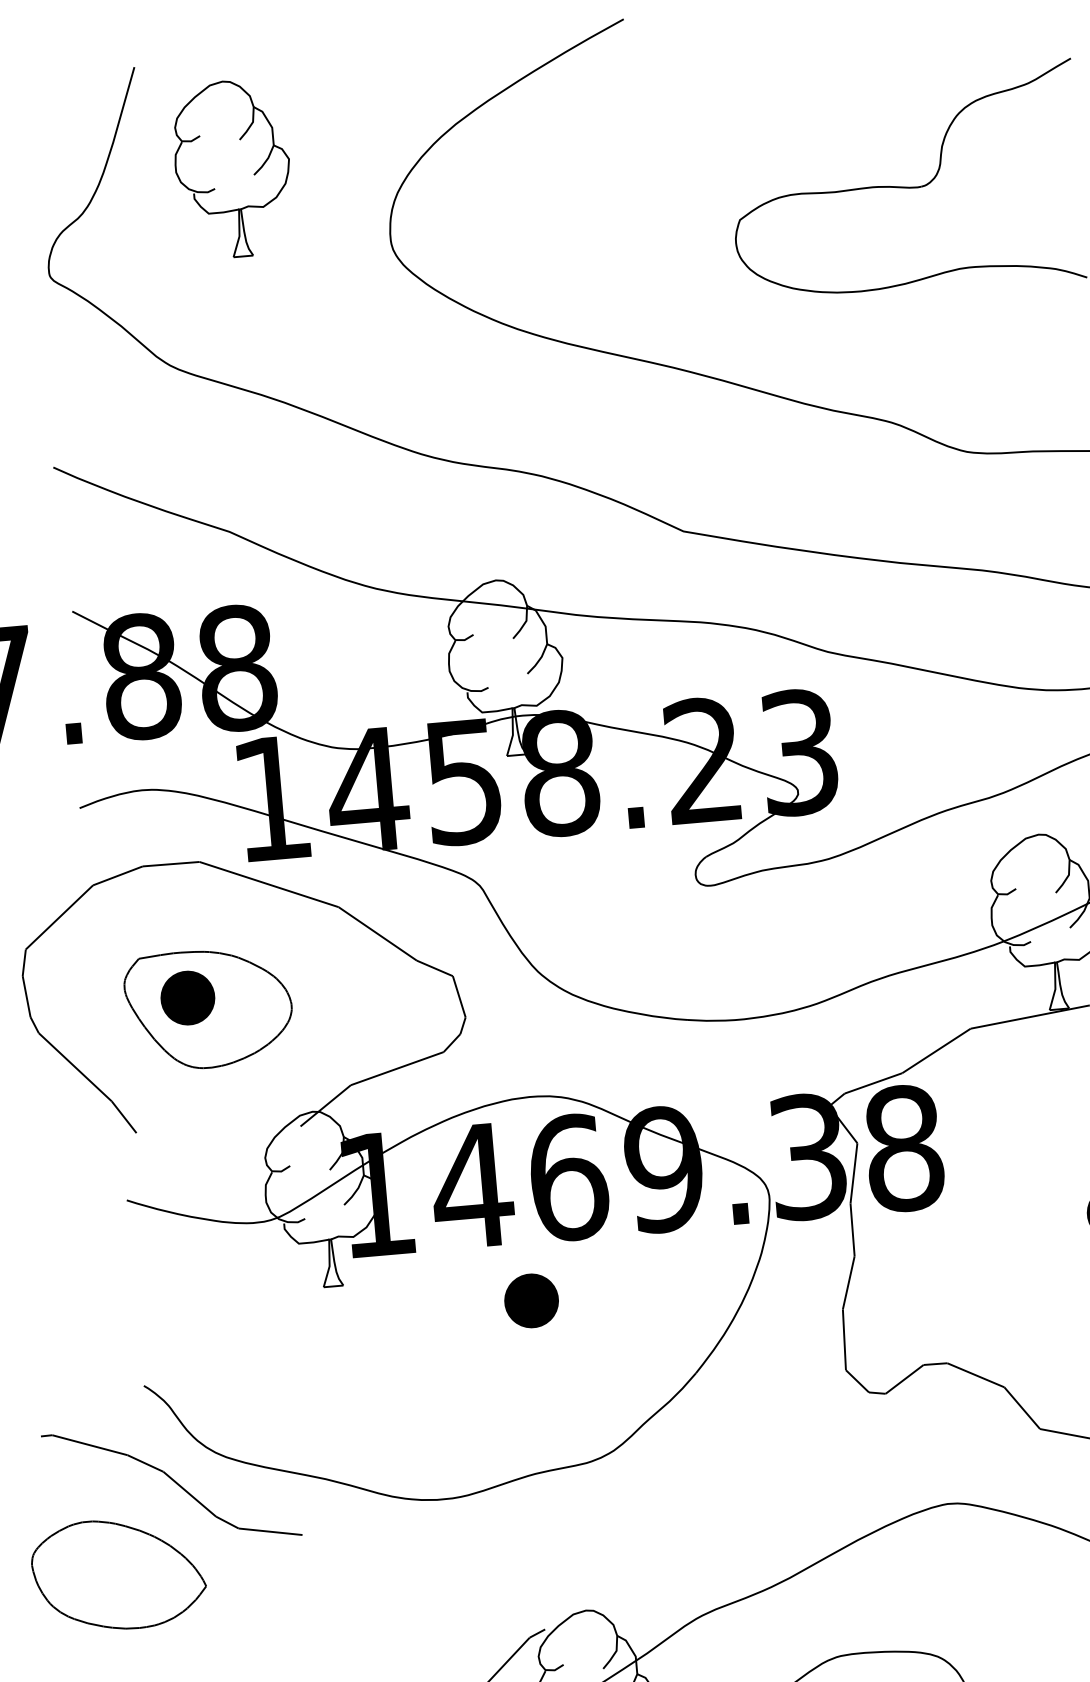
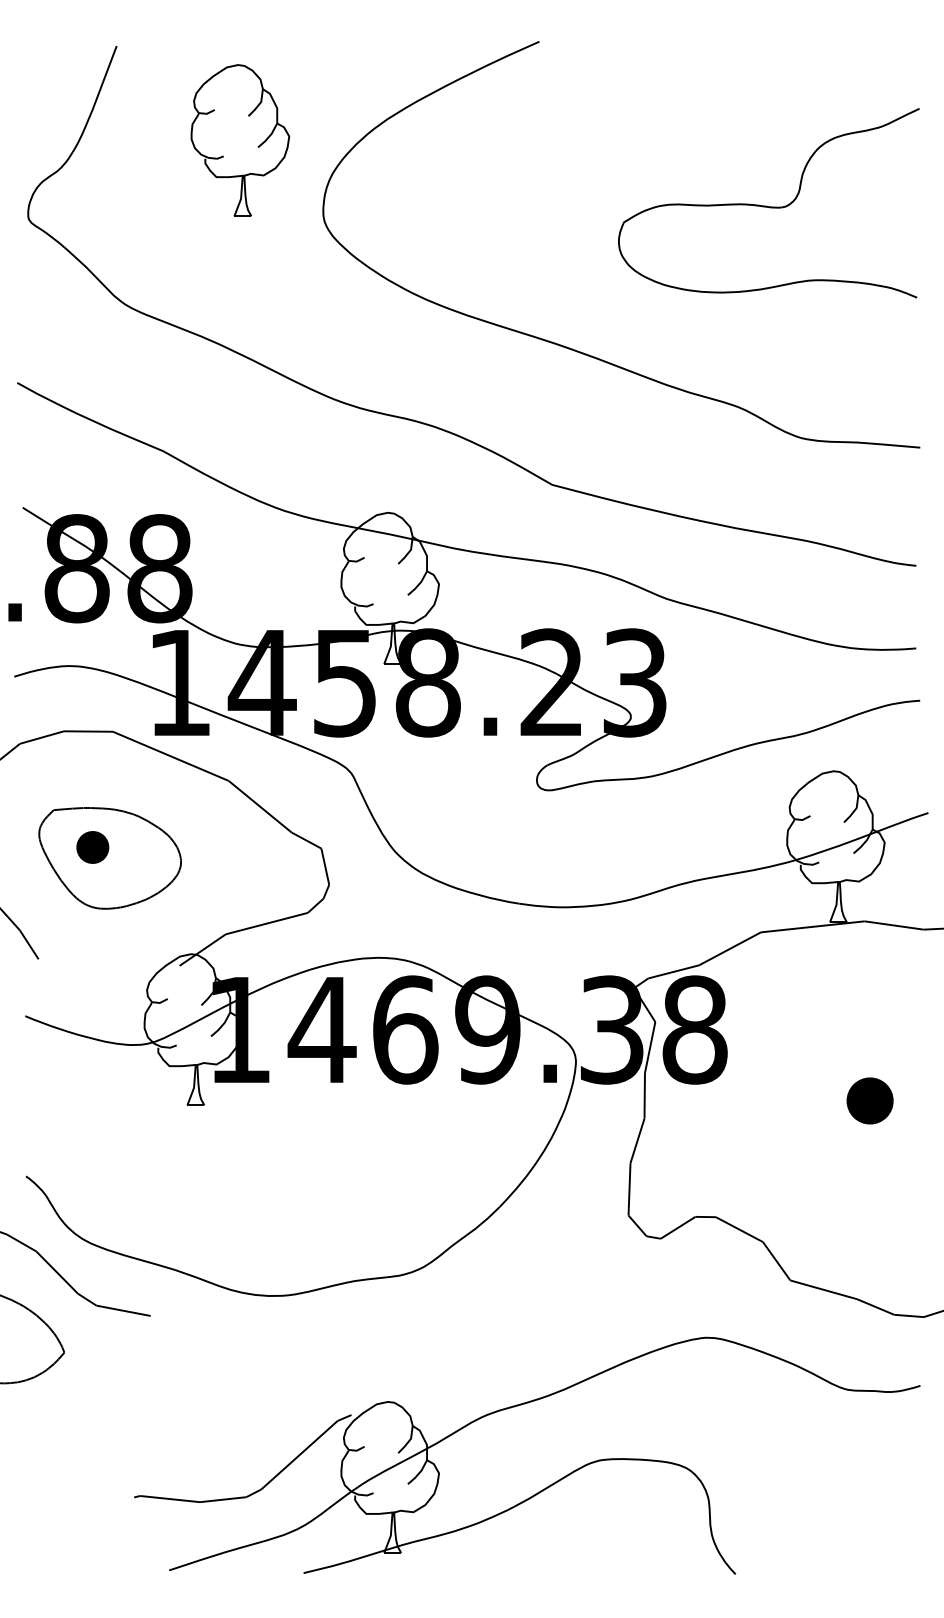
part: (232, 168) -> (240, 140), moved
part: (187, 998) -> (92, 847), size x0.7
part: (531, 1300) -> (364, 1132), removed

